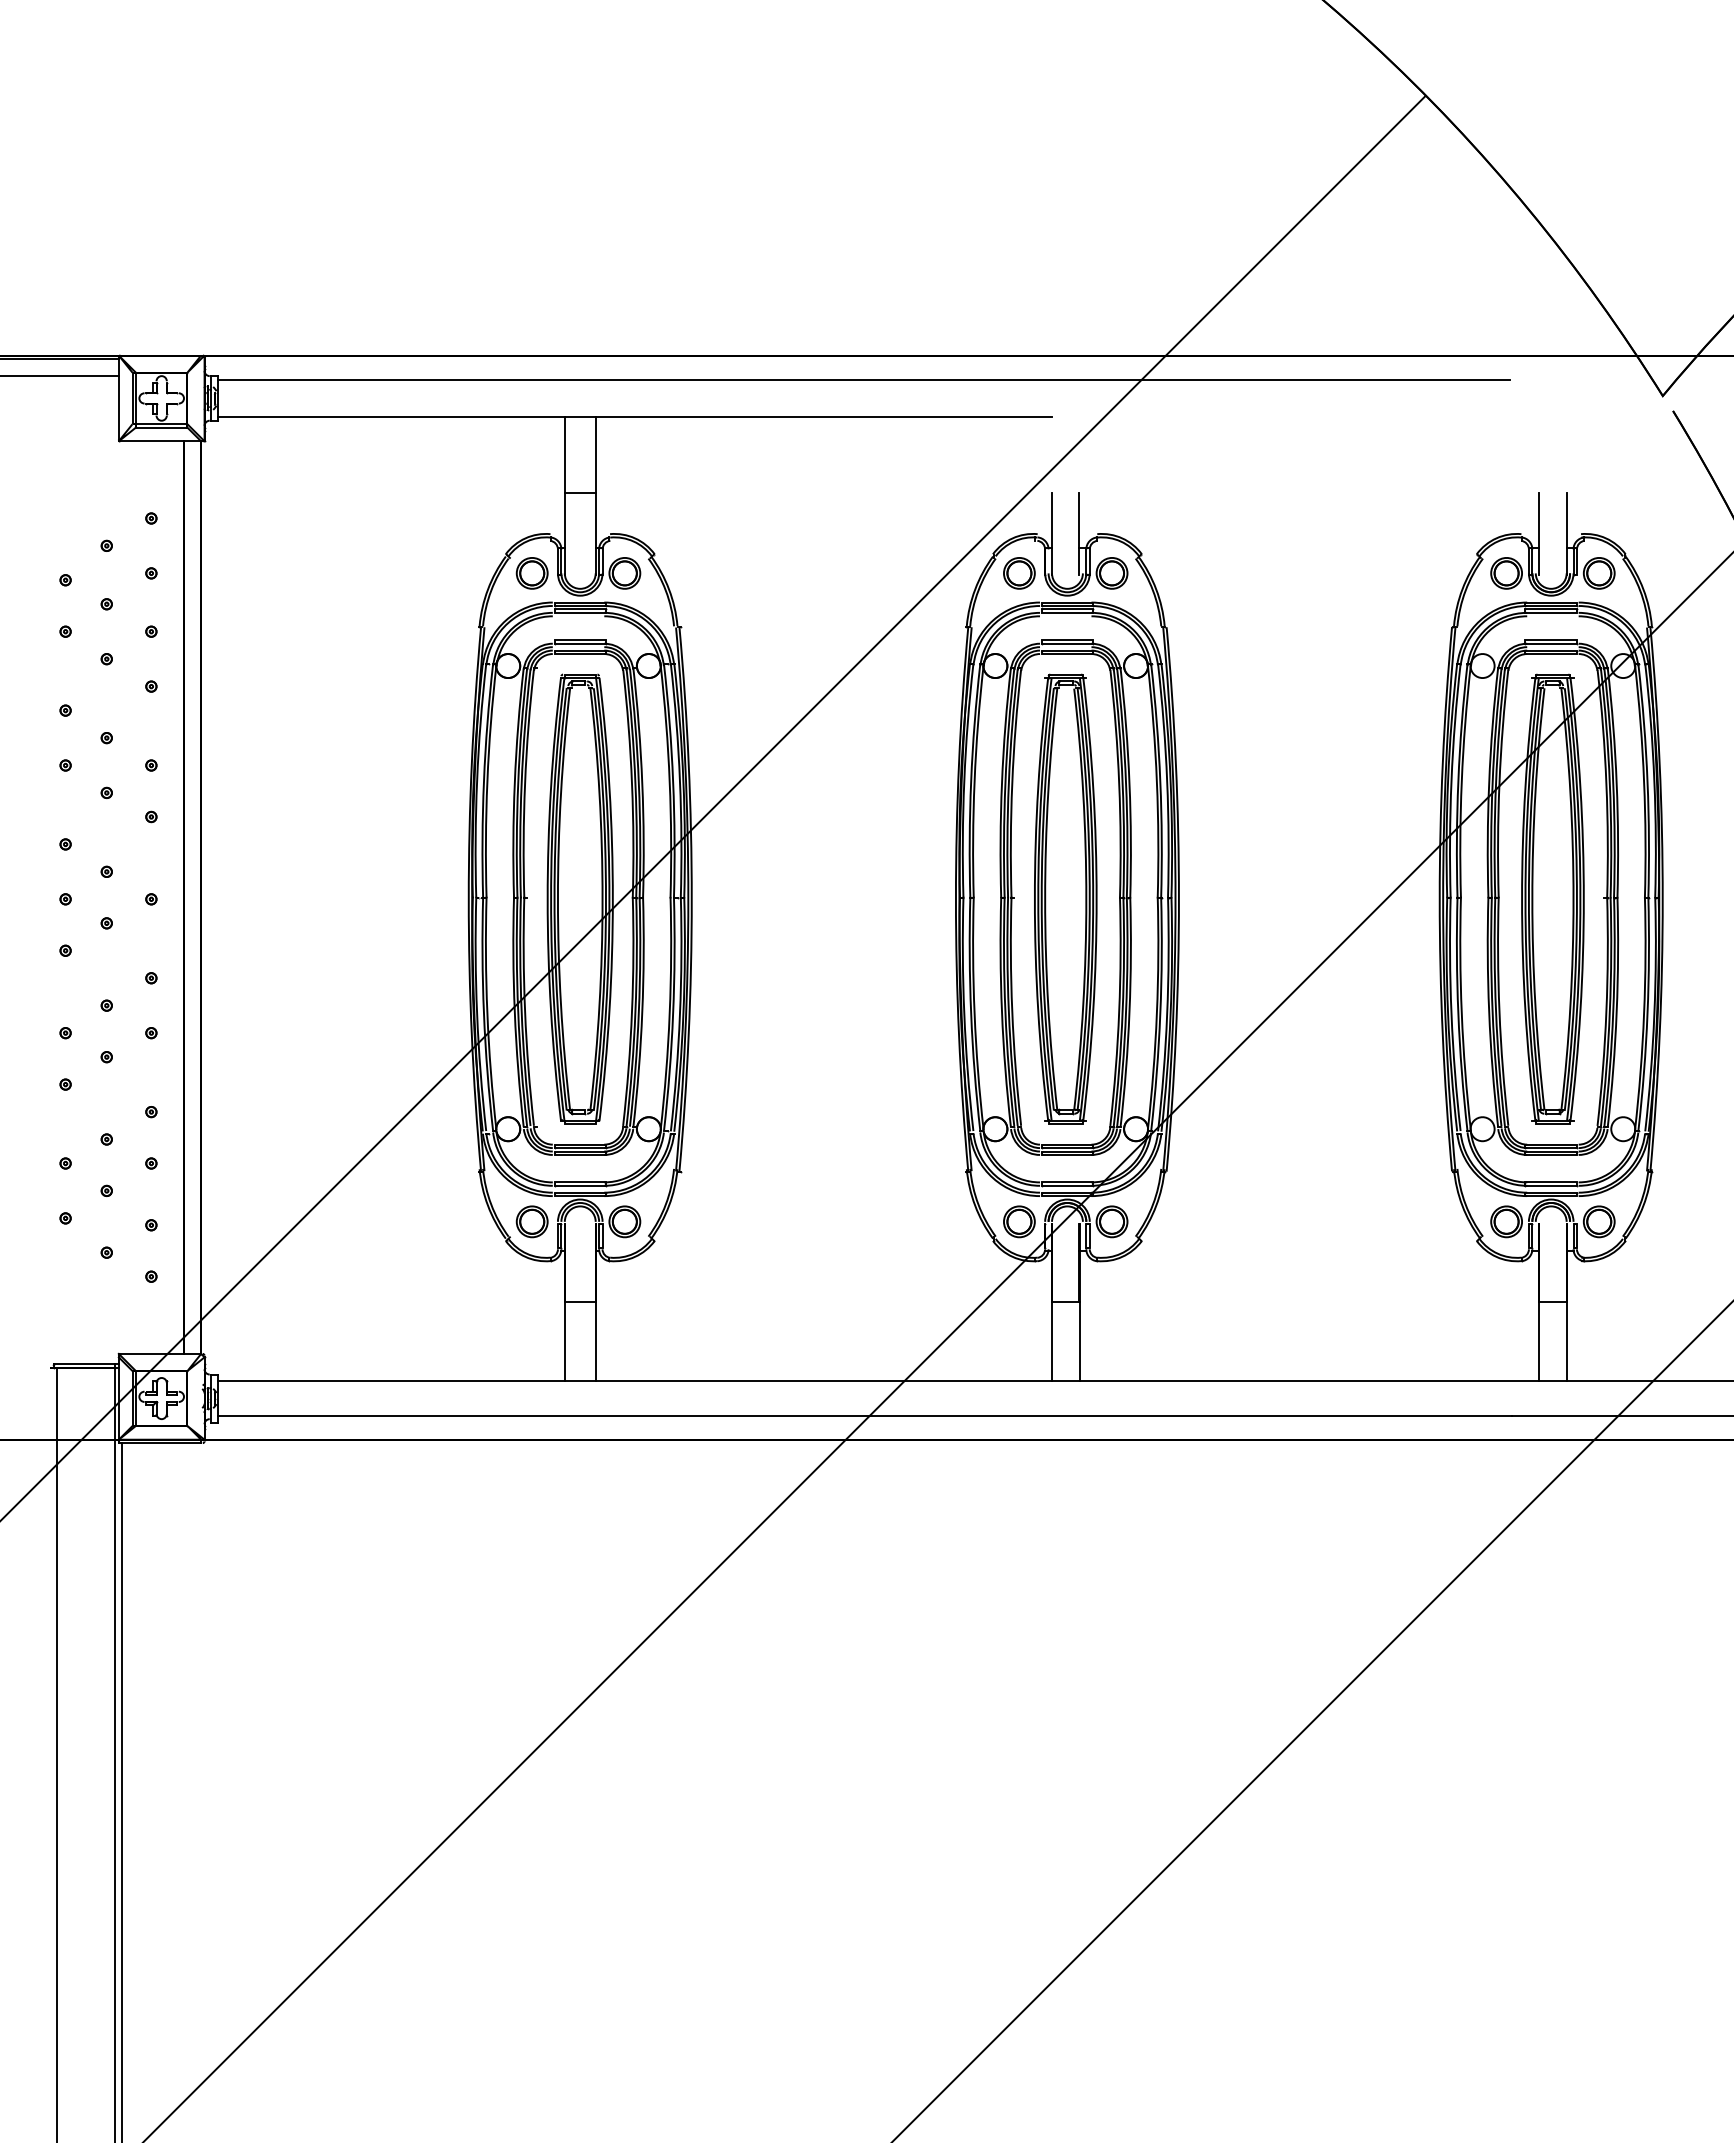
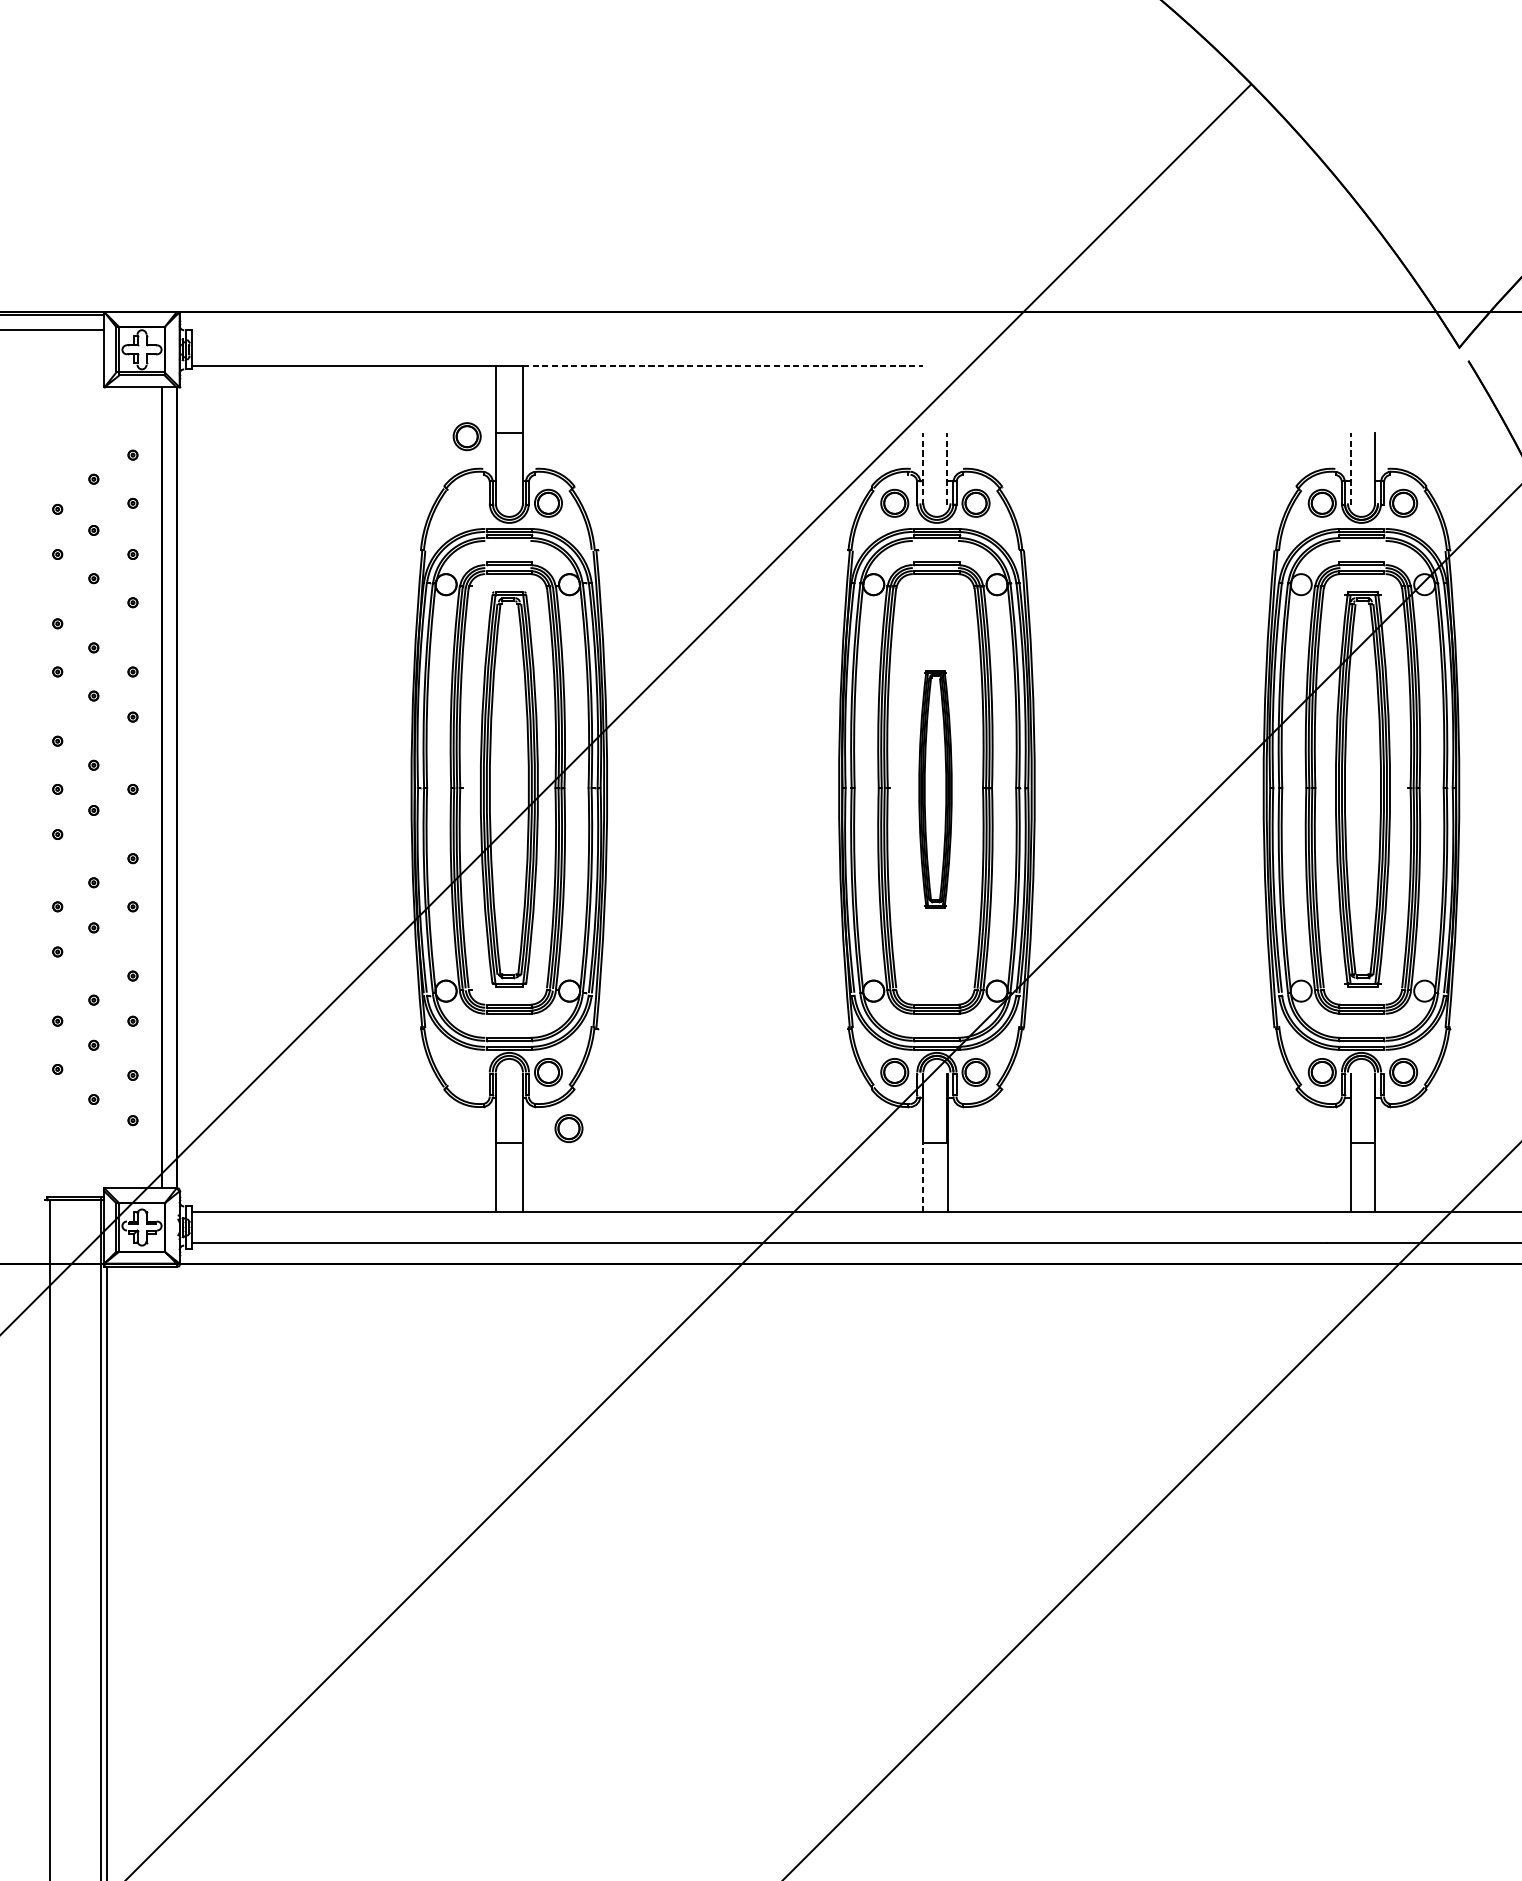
line: (864, 379) -> (758, 333), removed
line: (824, 417) -> (723, 366), solid -> dashed
line: (1052, 533) -> (923, 468), solid -> dashed
line: (1079, 533) -> (947, 468), solid -> dashed
line: (1539, 533) -> (1351, 468), solid -> dashed
part: (531, 573) -> (466, 436), moved
part: (1065, 898) -> (935, 788), size x0.6
part: (531, 1221) -> (568, 1128), moved
line: (1052, 1341) -> (923, 1177), solid -> dashed

